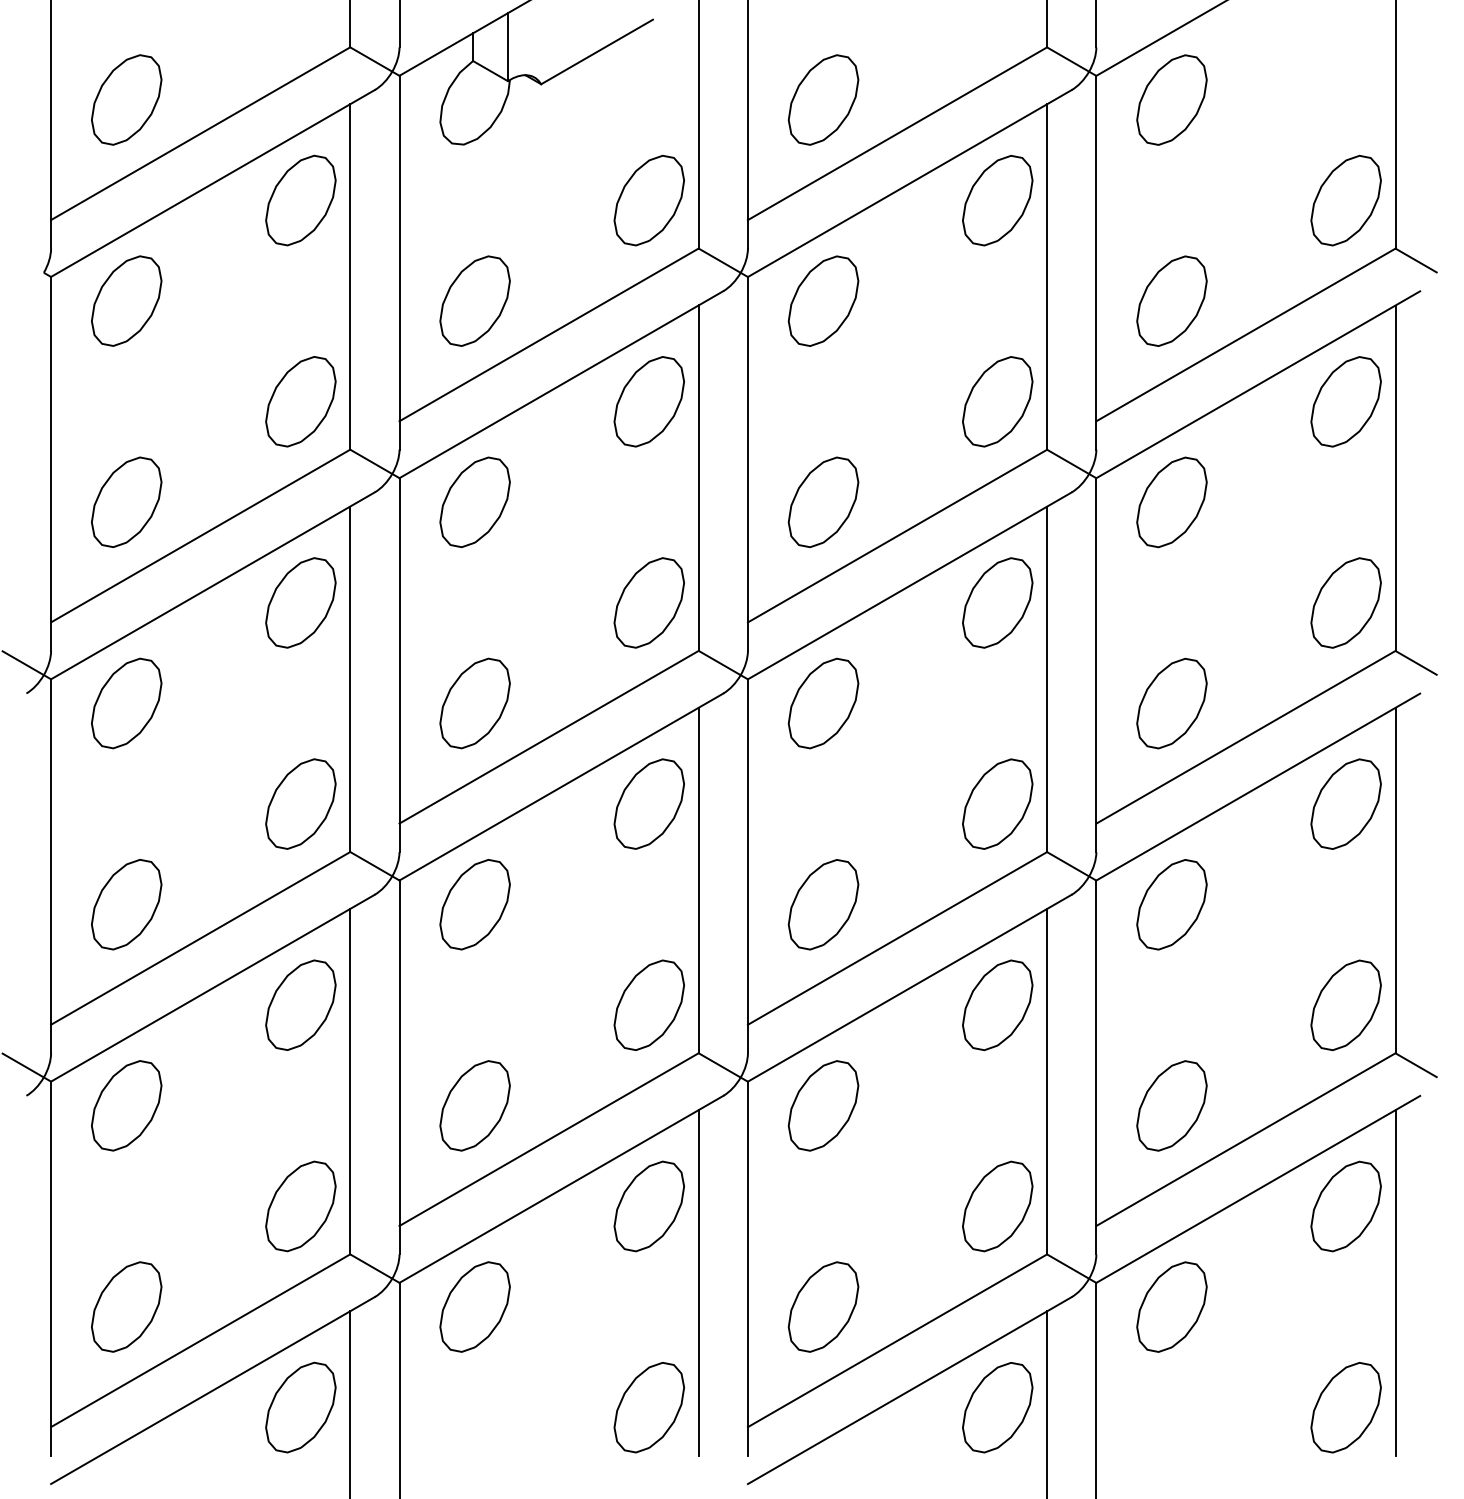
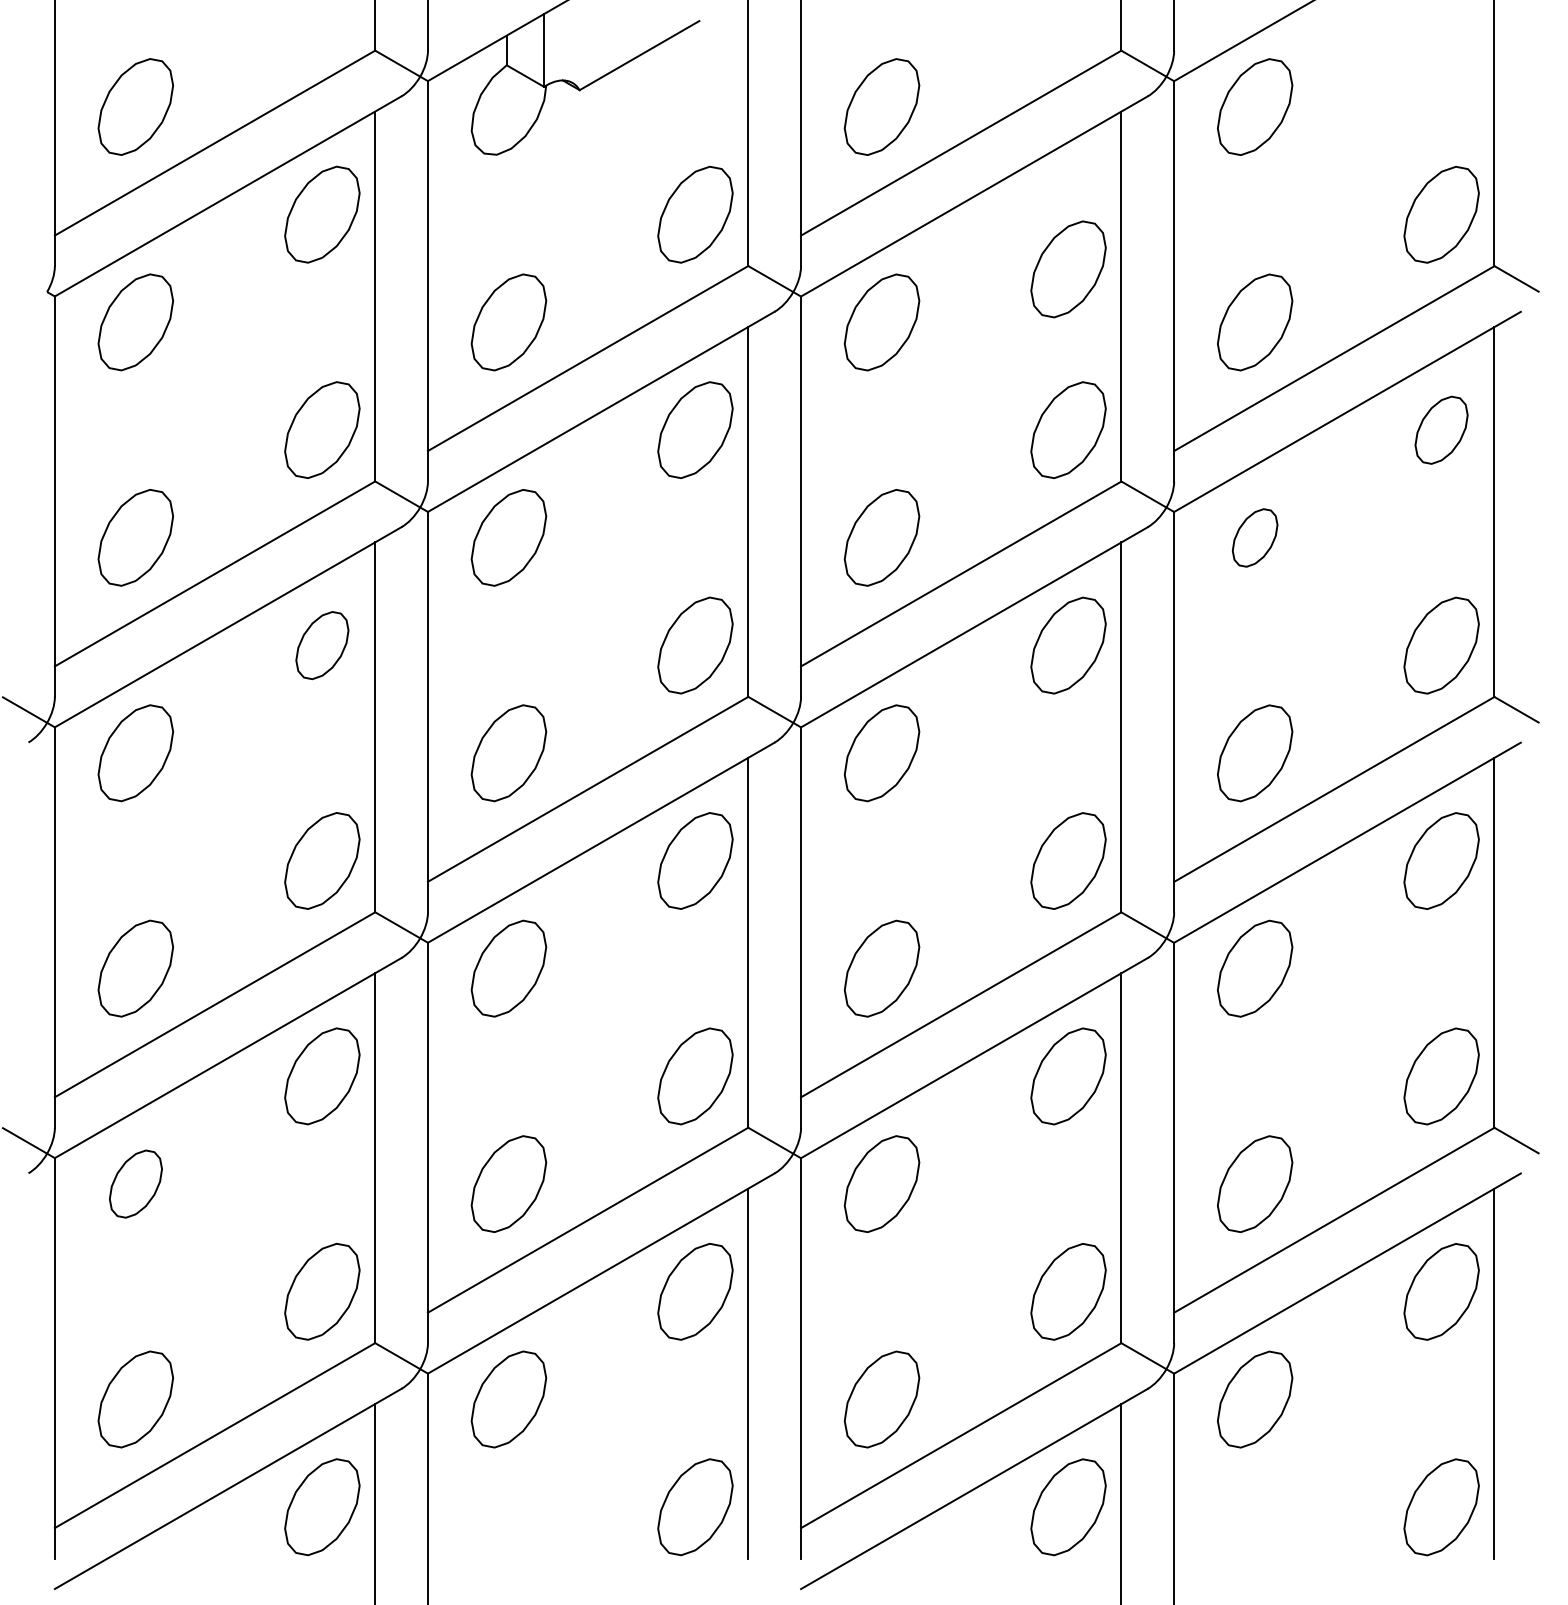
part: (997, 200) -> (1068, 269), moved
part: (1345, 401) -> (1440, 429), size x0.7
part: (1171, 502) -> (1254, 538), size x0.6
part: (300, 602) -> (321, 645), size x0.7
part: (126, 1105) -> (135, 1183), size x0.7

